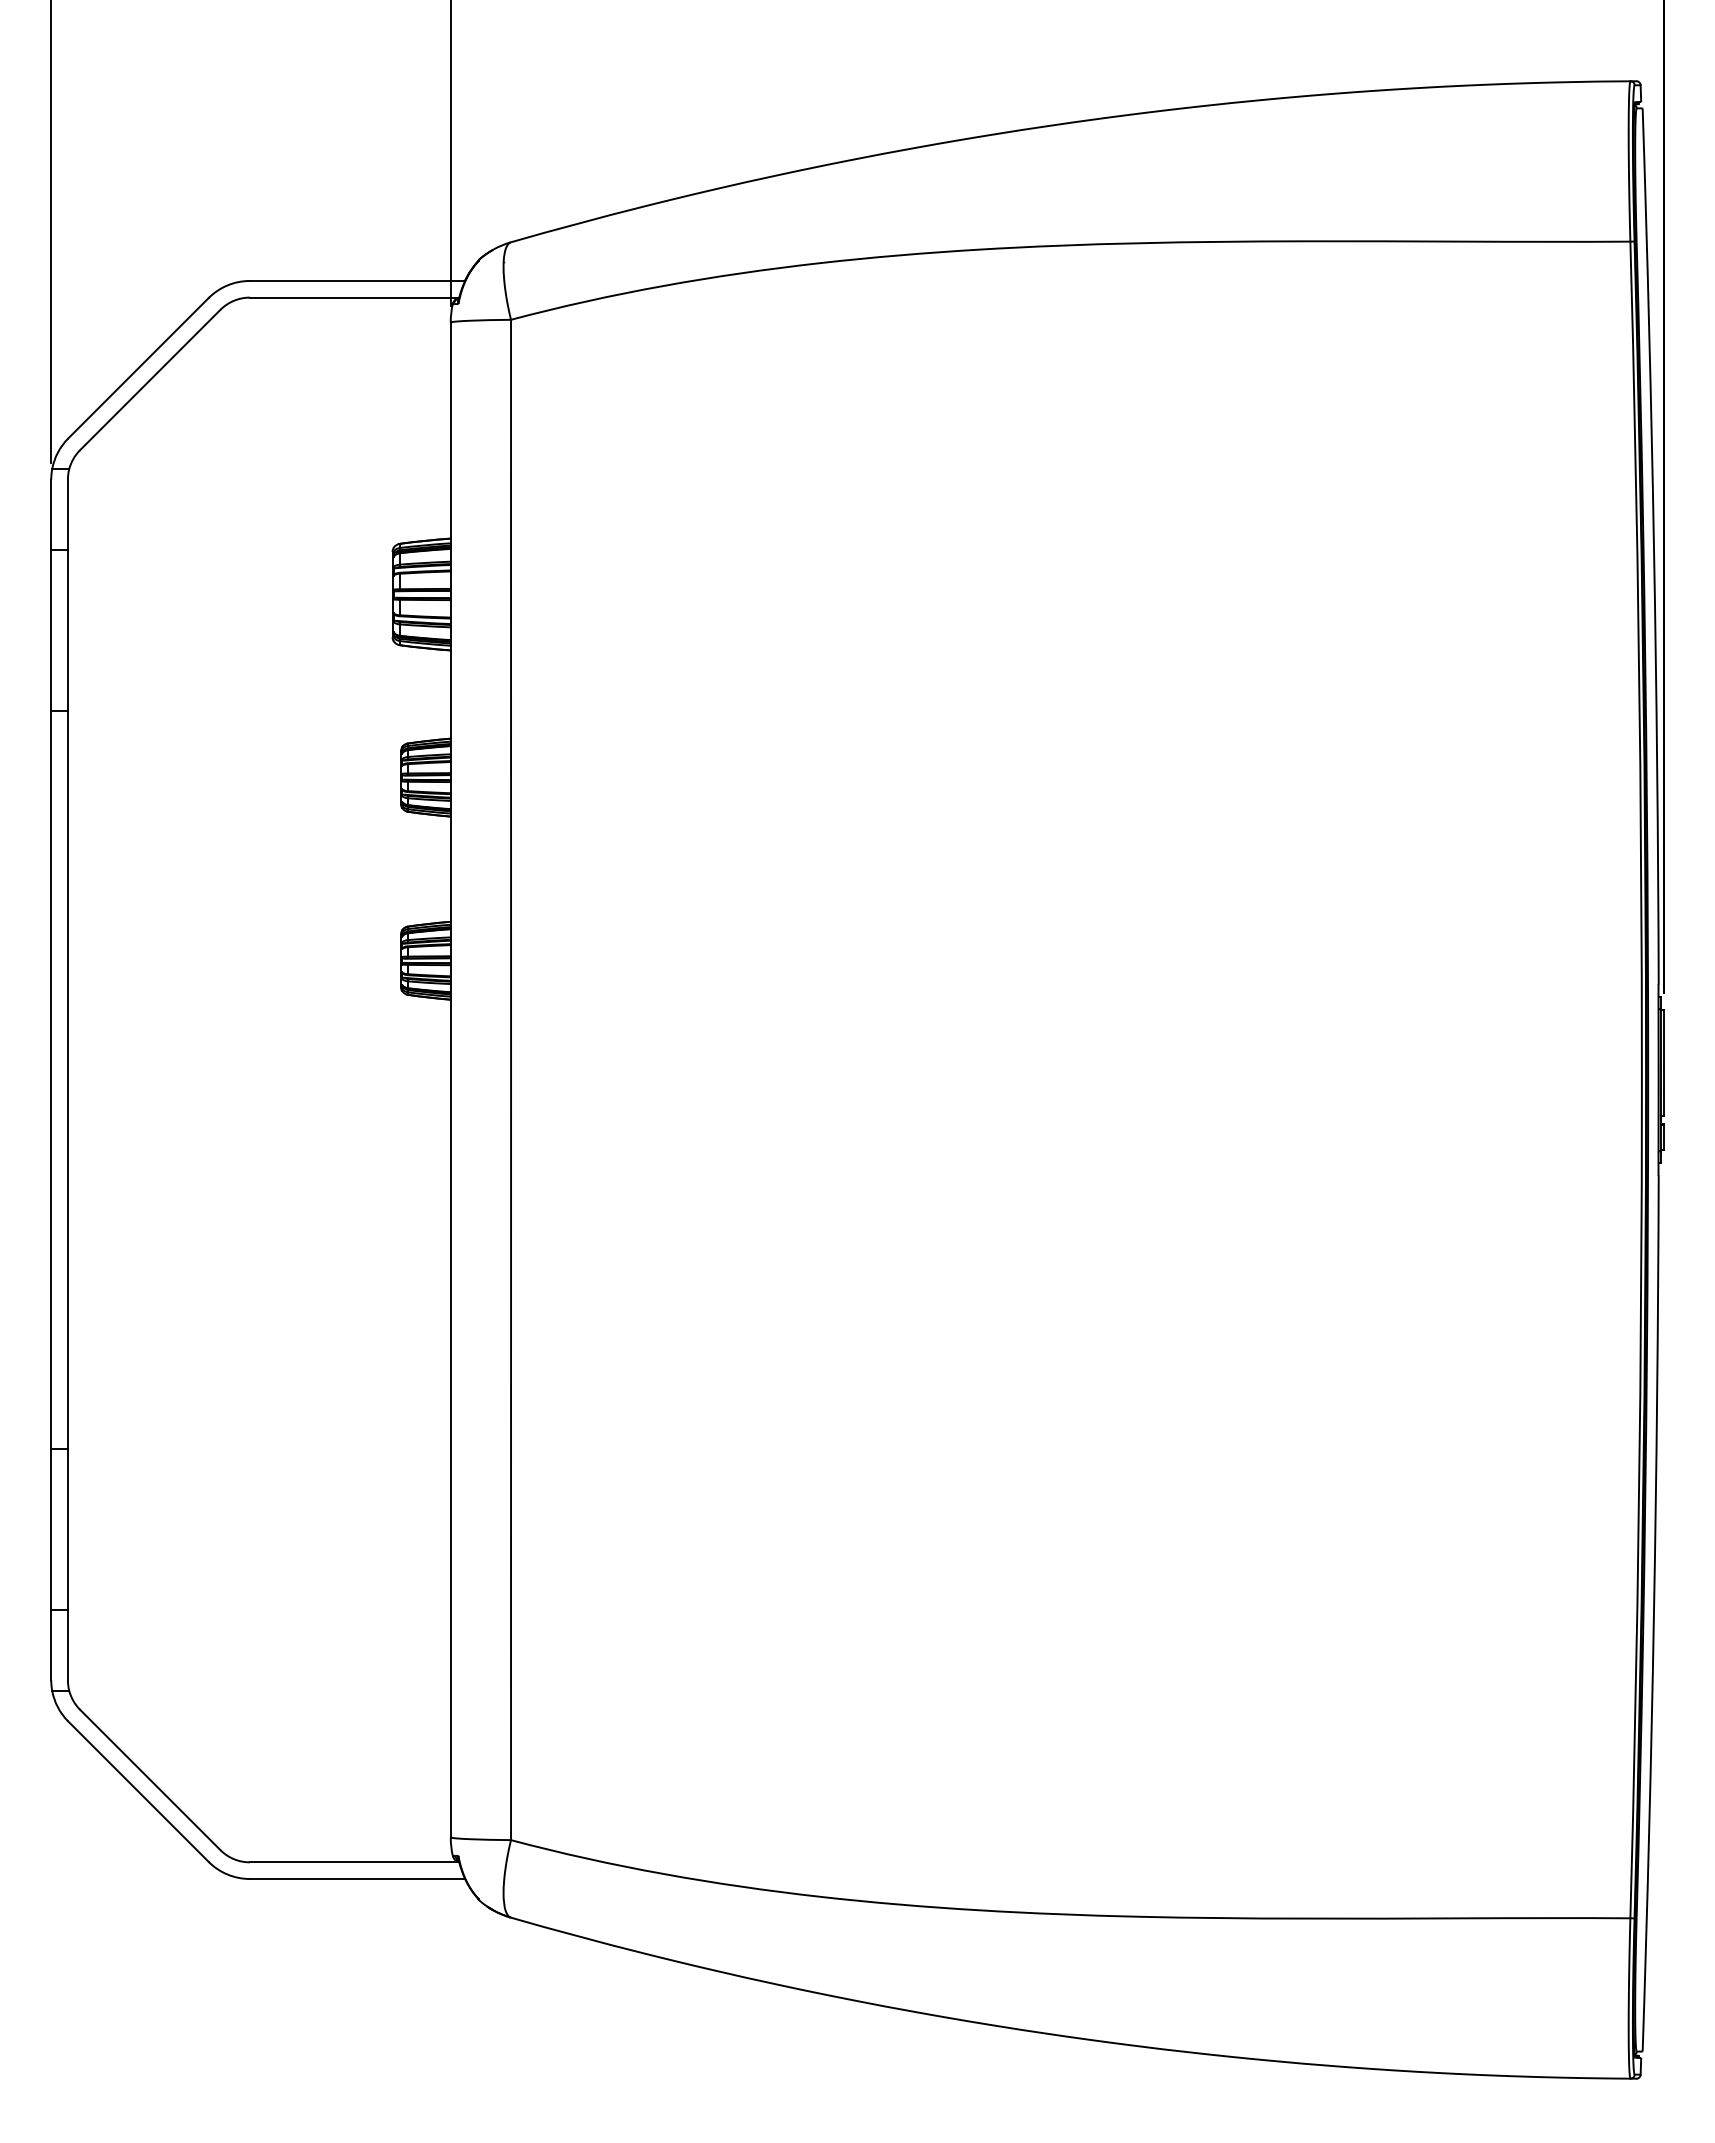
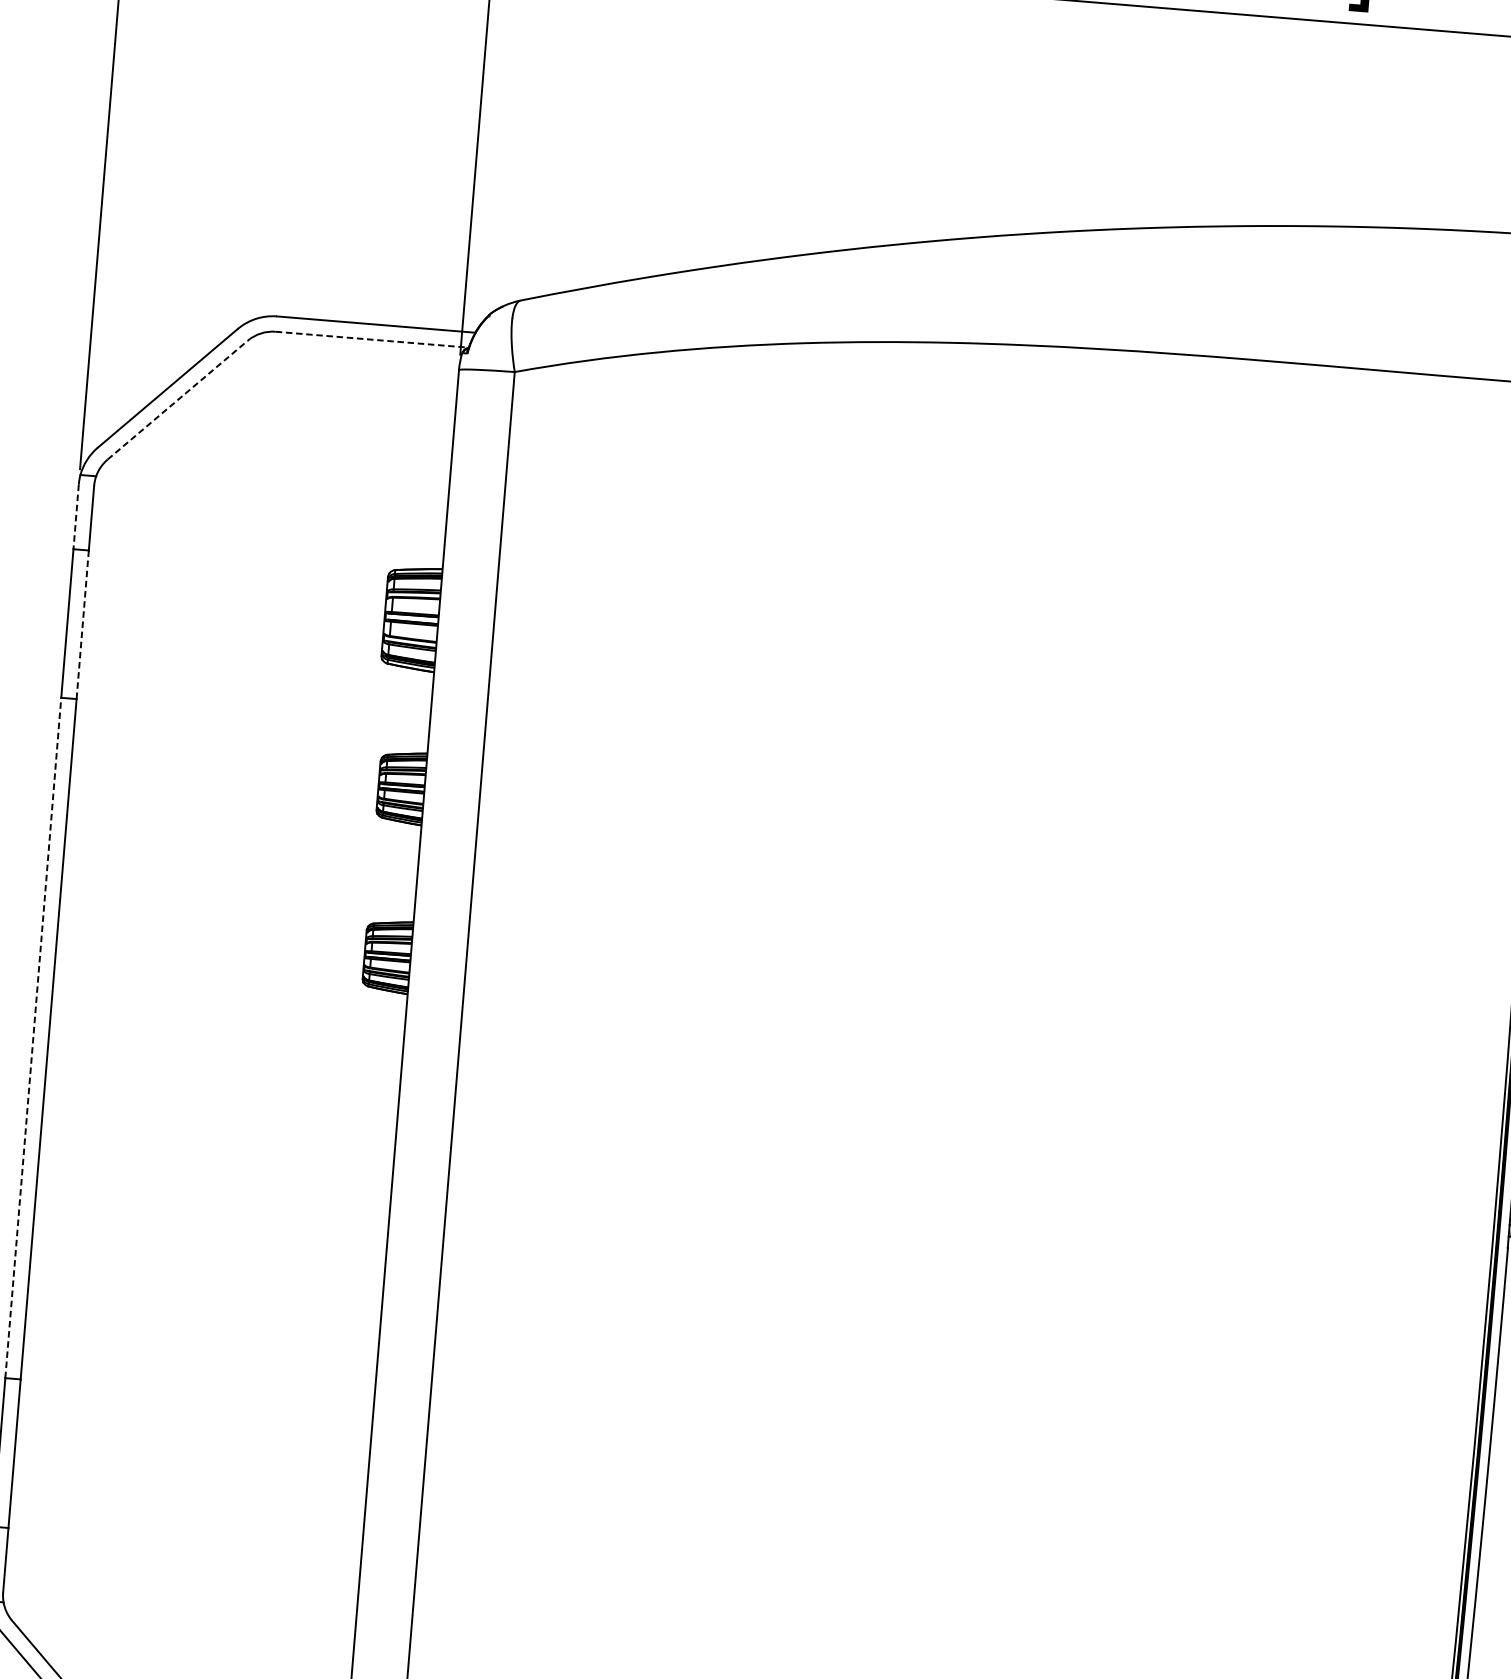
line: (354, 297) -> (372, 339), solid -> dashed
line: (150, 379) -> (177, 399), solid -> dashed
line: (51, 515) -> (76, 517), solid -> dashed
line: (67, 630) -> (82, 624), solid -> dashed
line: (51, 1079) -> (33, 1037), solid -> dashed

